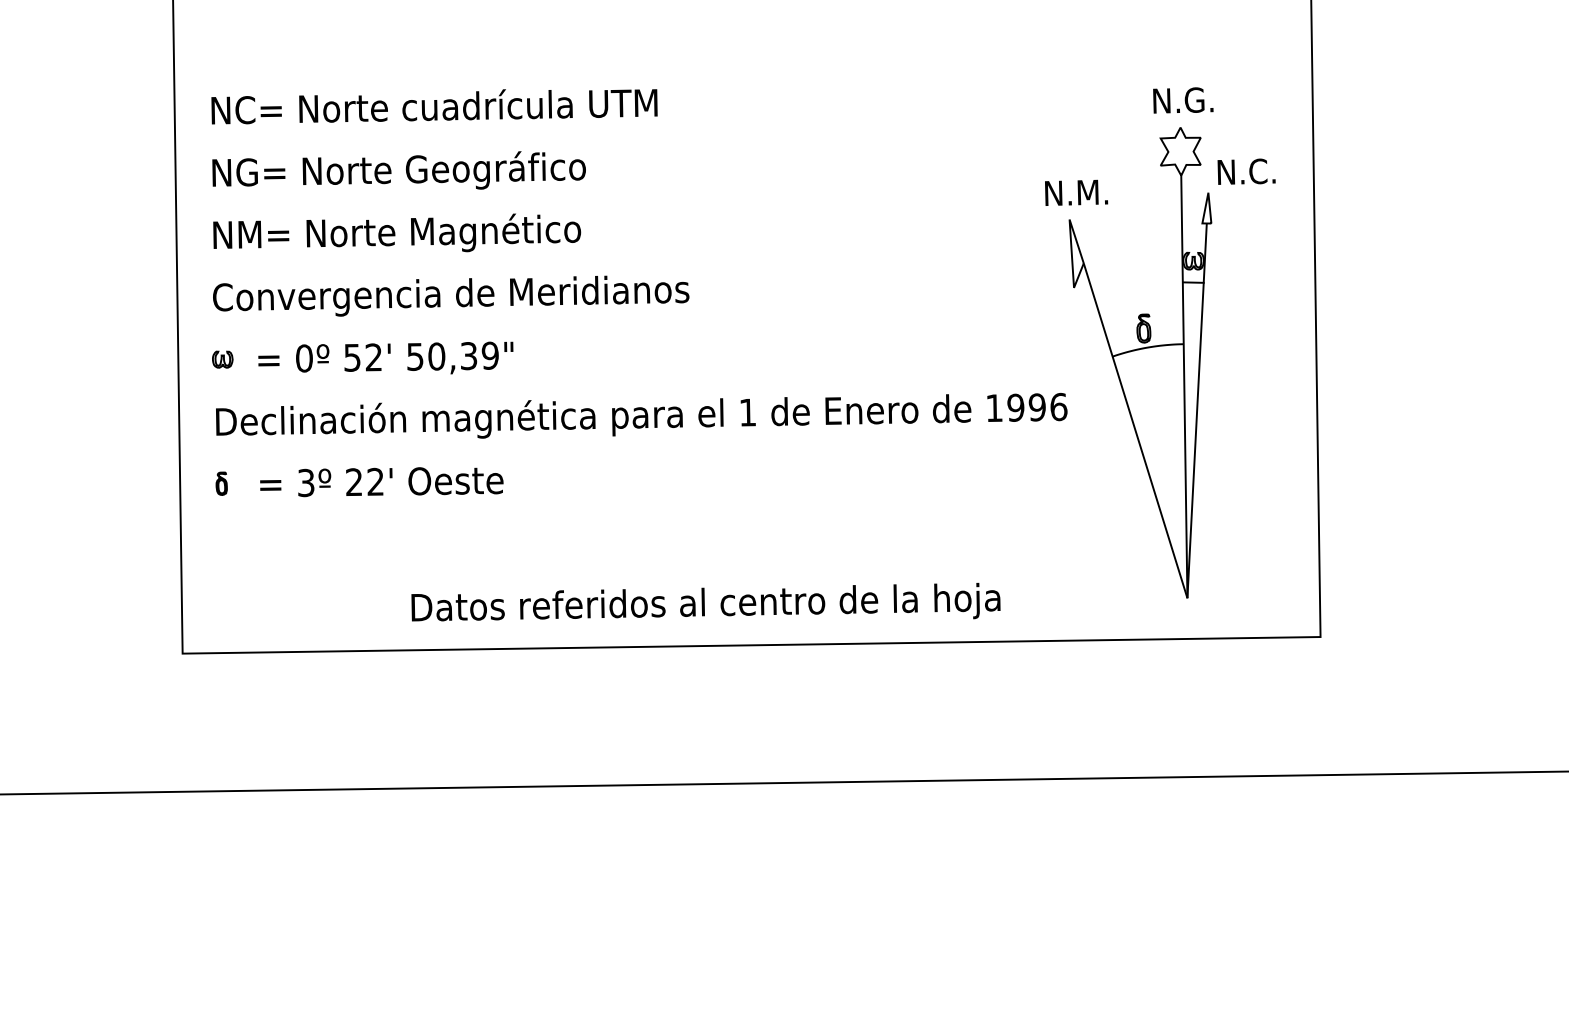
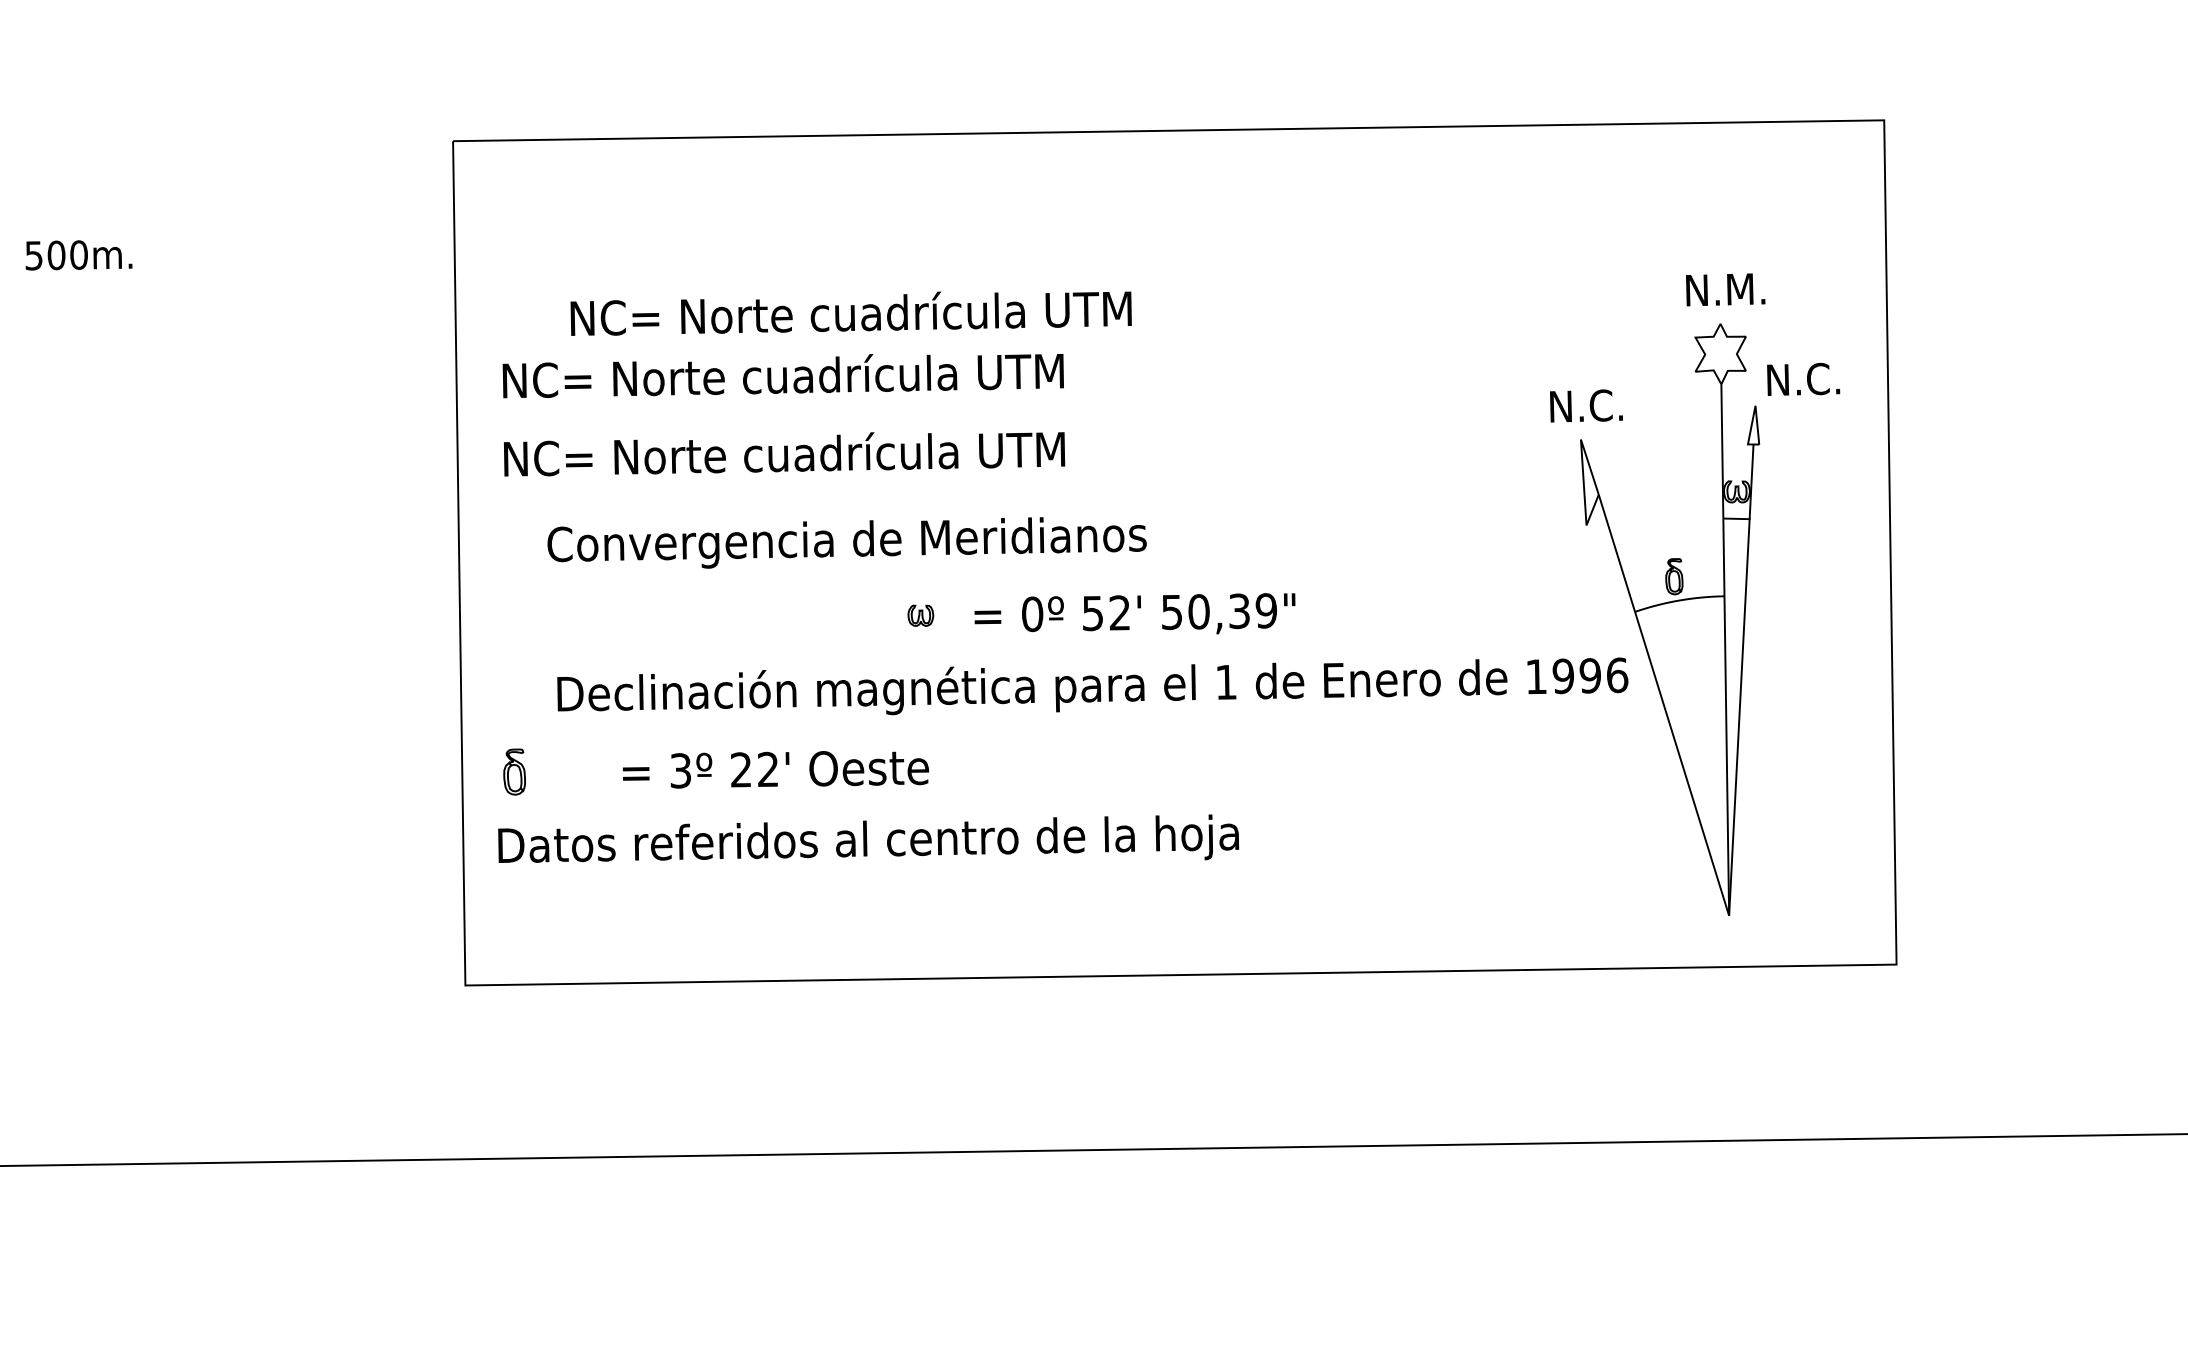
text: (1200, 100) -> (1745, 289), N.G. -> N.M.
text: (433, 106) -> (850, 313), moved
text: (449, 170) -> (800, 377), NG= Norte Geográfico -> NC= Norte cuadrícula UTM
text: (1092, 192) -> (1609, 405), N.M. -> N.C.
text: (448, 233) -> (799, 456), NM= Norte Magnético -> NC= Norte cuadrícula UTM
text: (450, 295) -> (846, 542), moved
text: (385, 357) -> (1134, 613), moved
part: (222, 359) -> (920, 615), moved
text: (641, 415) -> (1092, 686), moved
text: (381, 481) -> (775, 769), moved
part: (221, 483) -> (514, 771), size x1.6
text: (705, 601) -> (868, 838), moved

